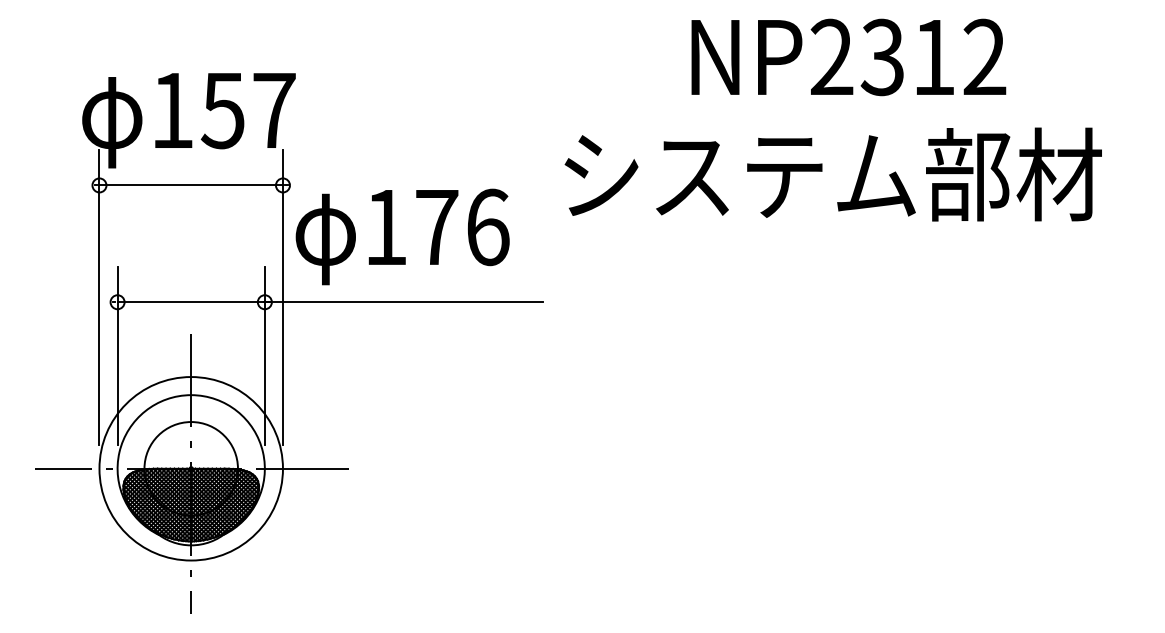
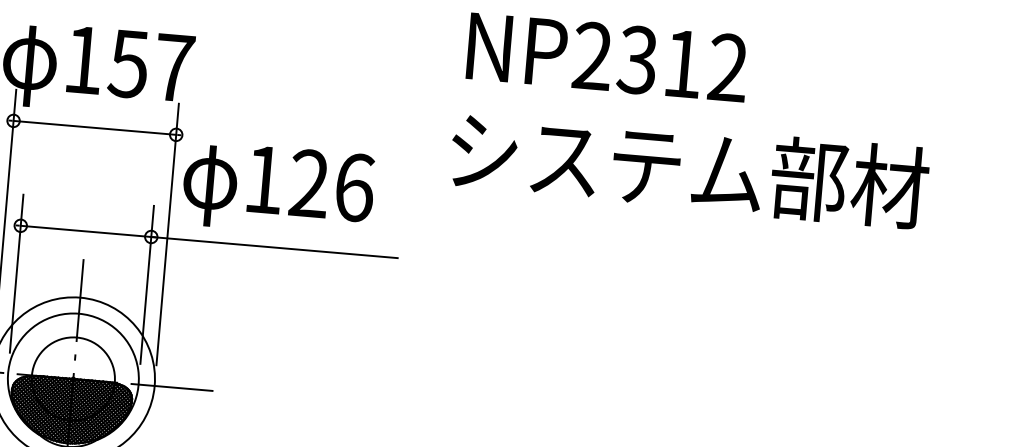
text: (848, 57) -> (607, 57), moved
text: (832, 174) -> (688, 169), moved
text: (436, 226) -> (309, 182), 176 -> 126

